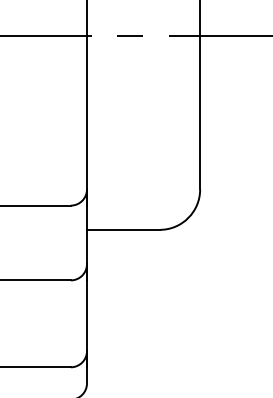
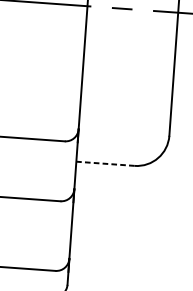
line: (122, 229) -> (104, 163), solid -> dashed

